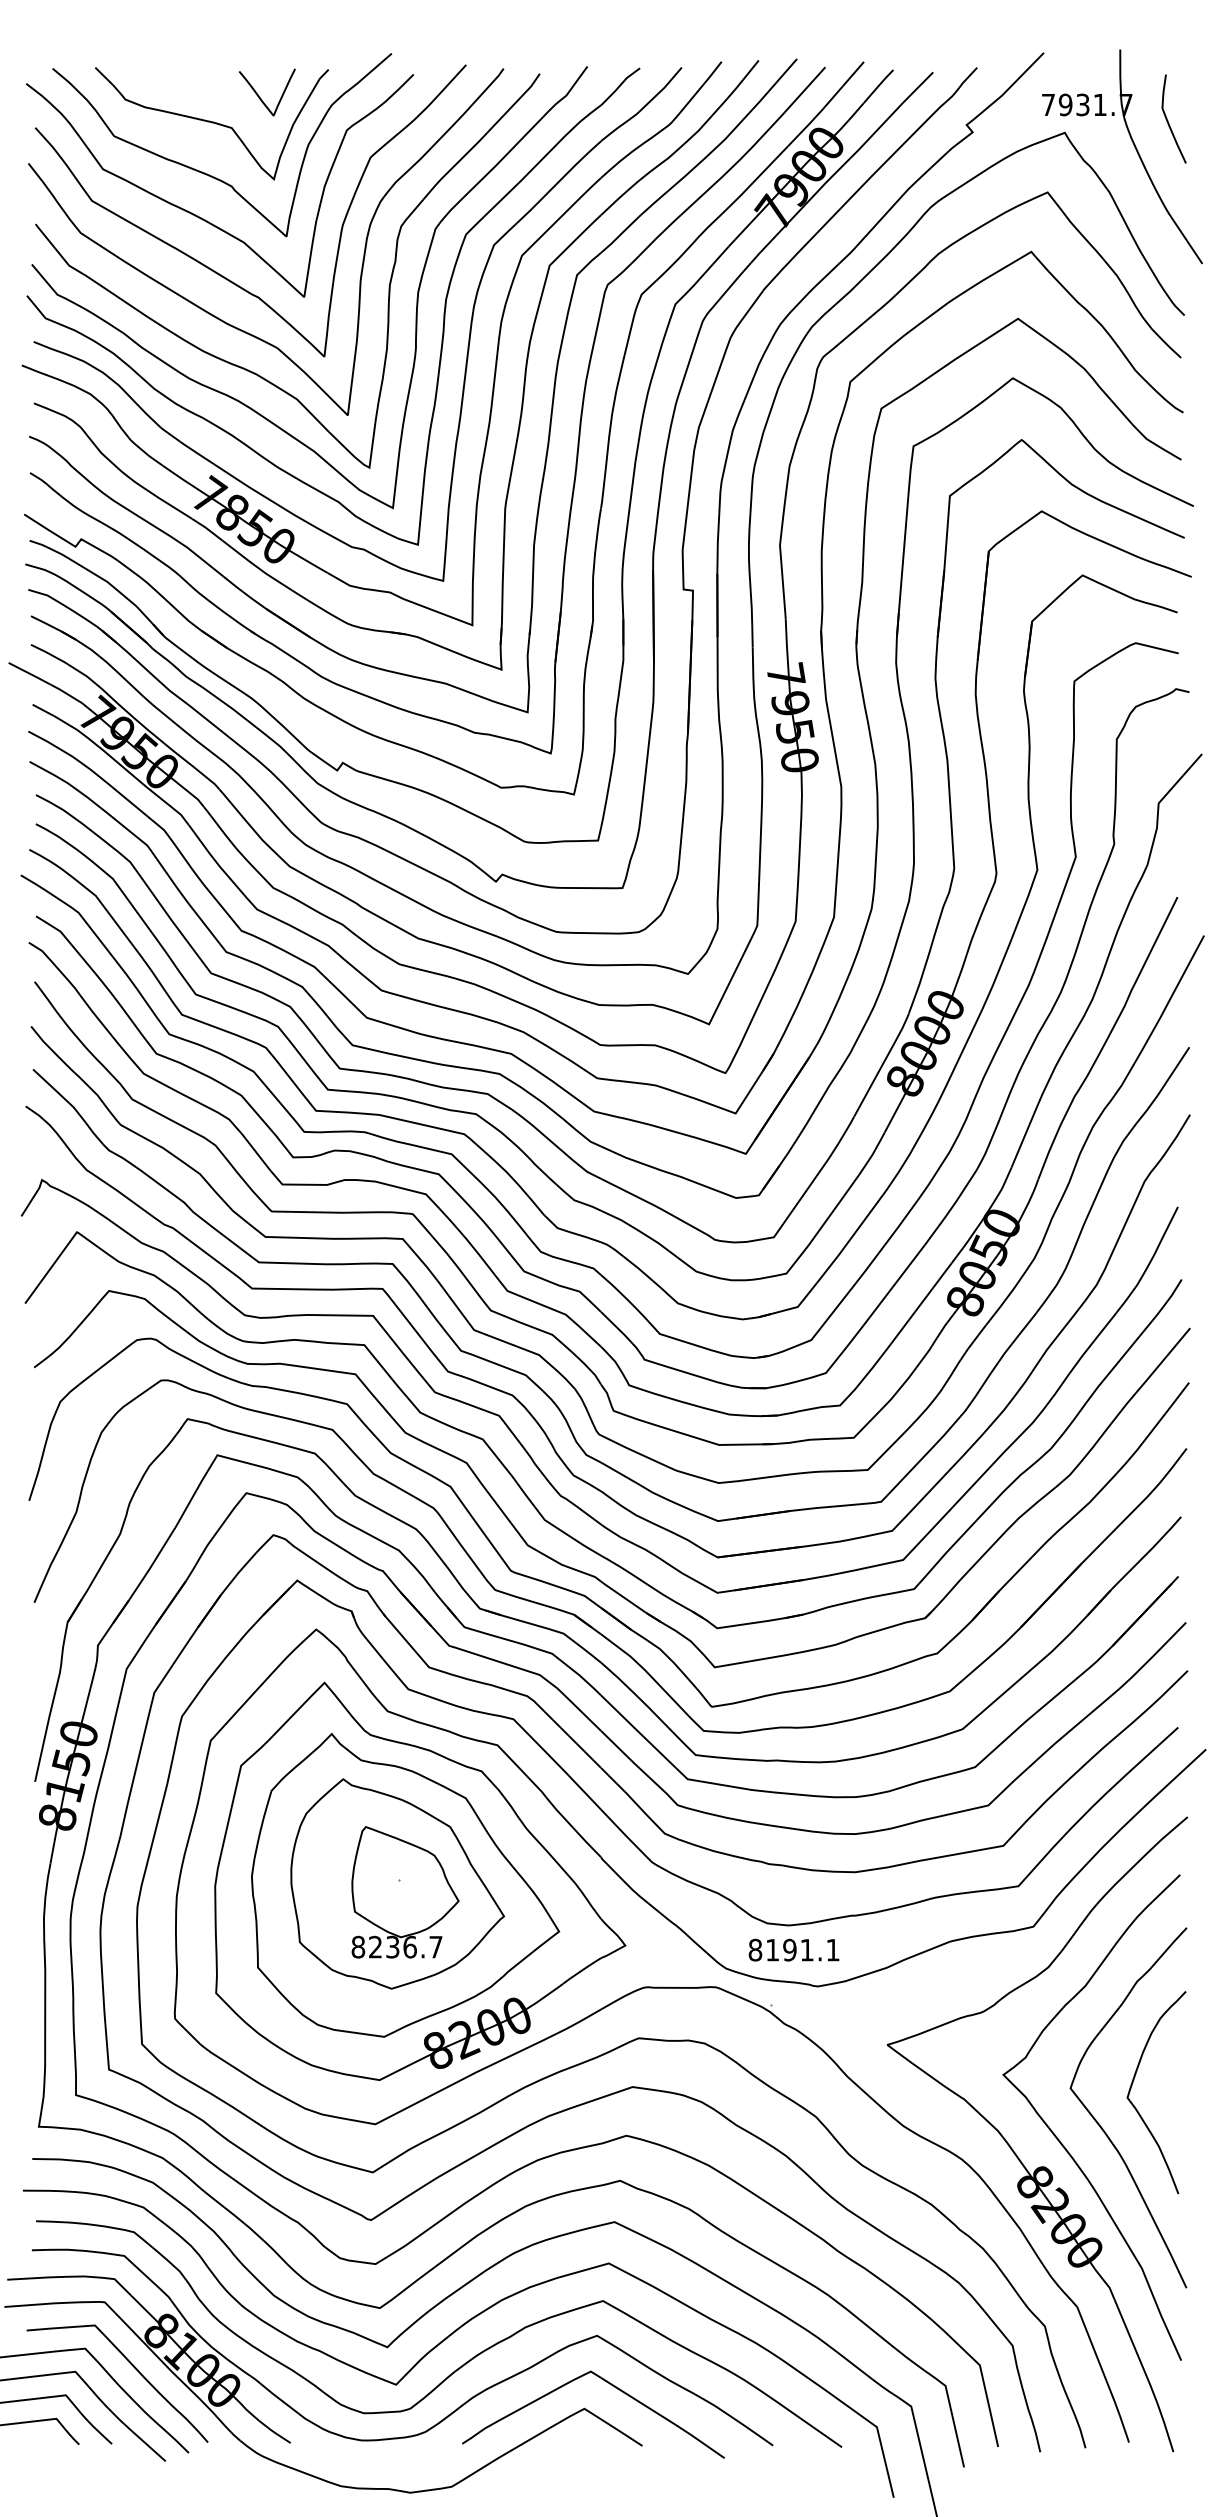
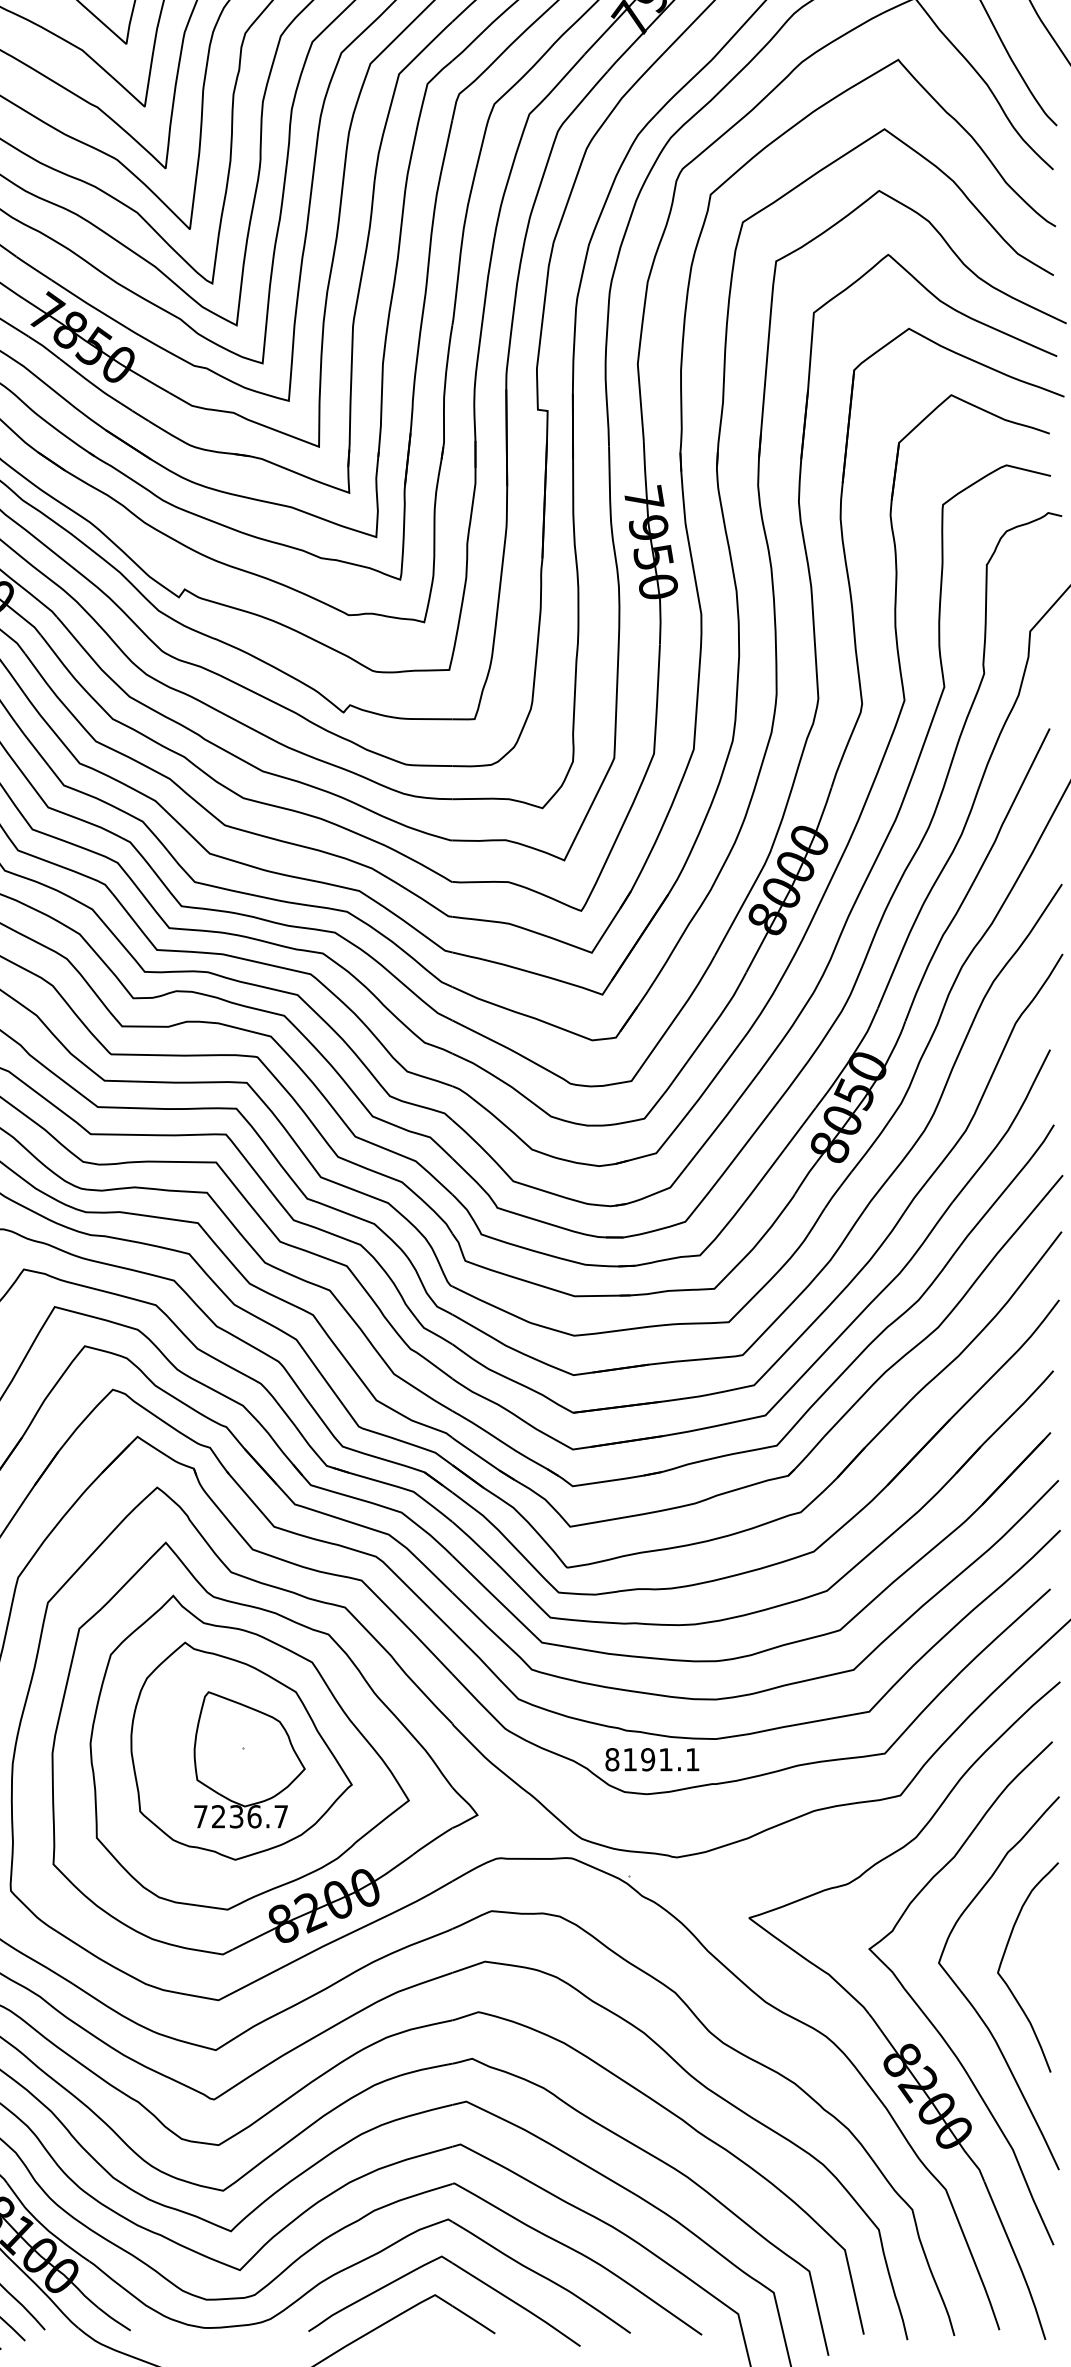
text: (358, 1946) -> (201, 1816), 8236.7 -> 7236.7
text: (793, 1949) -> (651, 1759), moved

